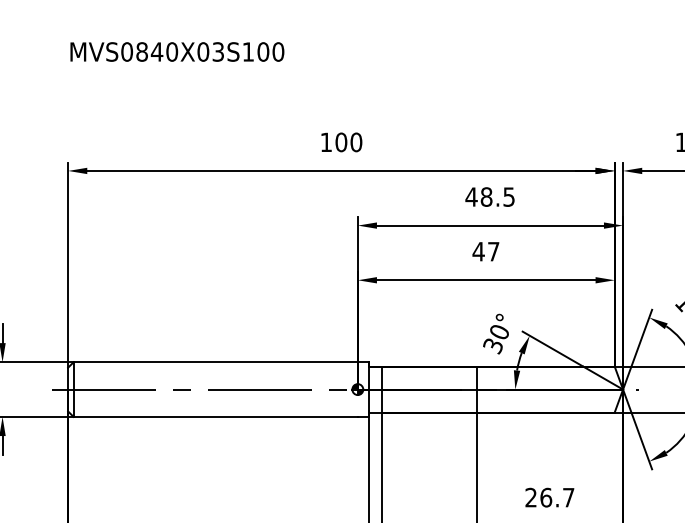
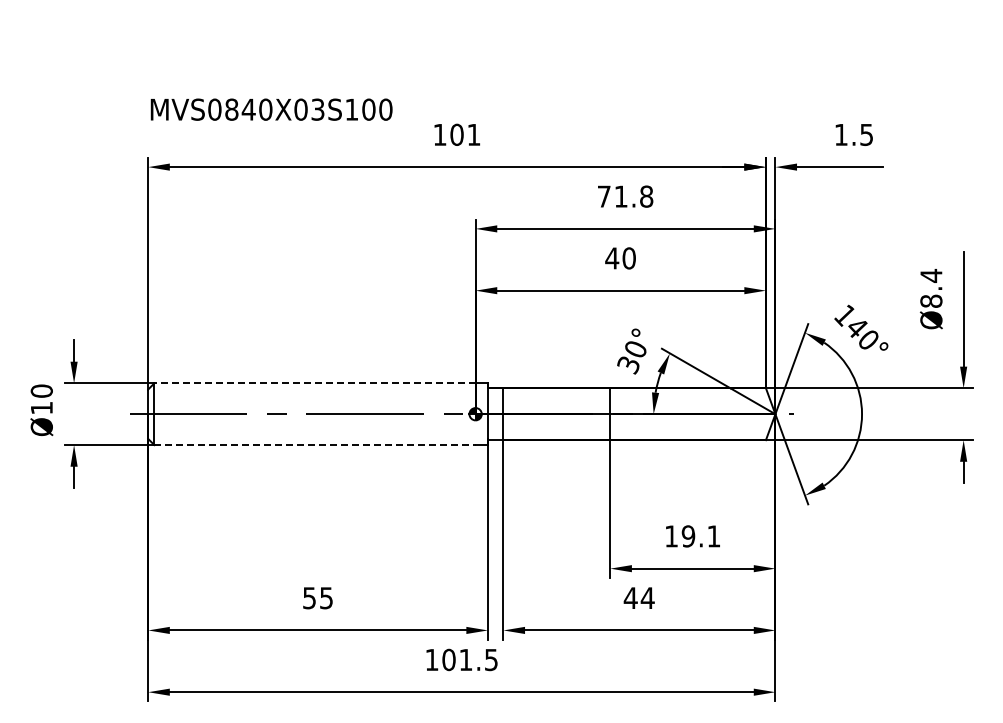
text: (177, 51) -> (271, 109), moved
text: (355, 142) -> (473, 134), 100 -> 101
text: (490, 196) -> (625, 196), 48.5 -> 71.8
text: (493, 251) -> (628, 258), 47 -> 40
line: (216, 362) -> (315, 383), solid -> dashed
line: (216, 417) -> (315, 445), solid -> dashed
text: (549, 497) -> (692, 536), 26.7 -> 19.1

